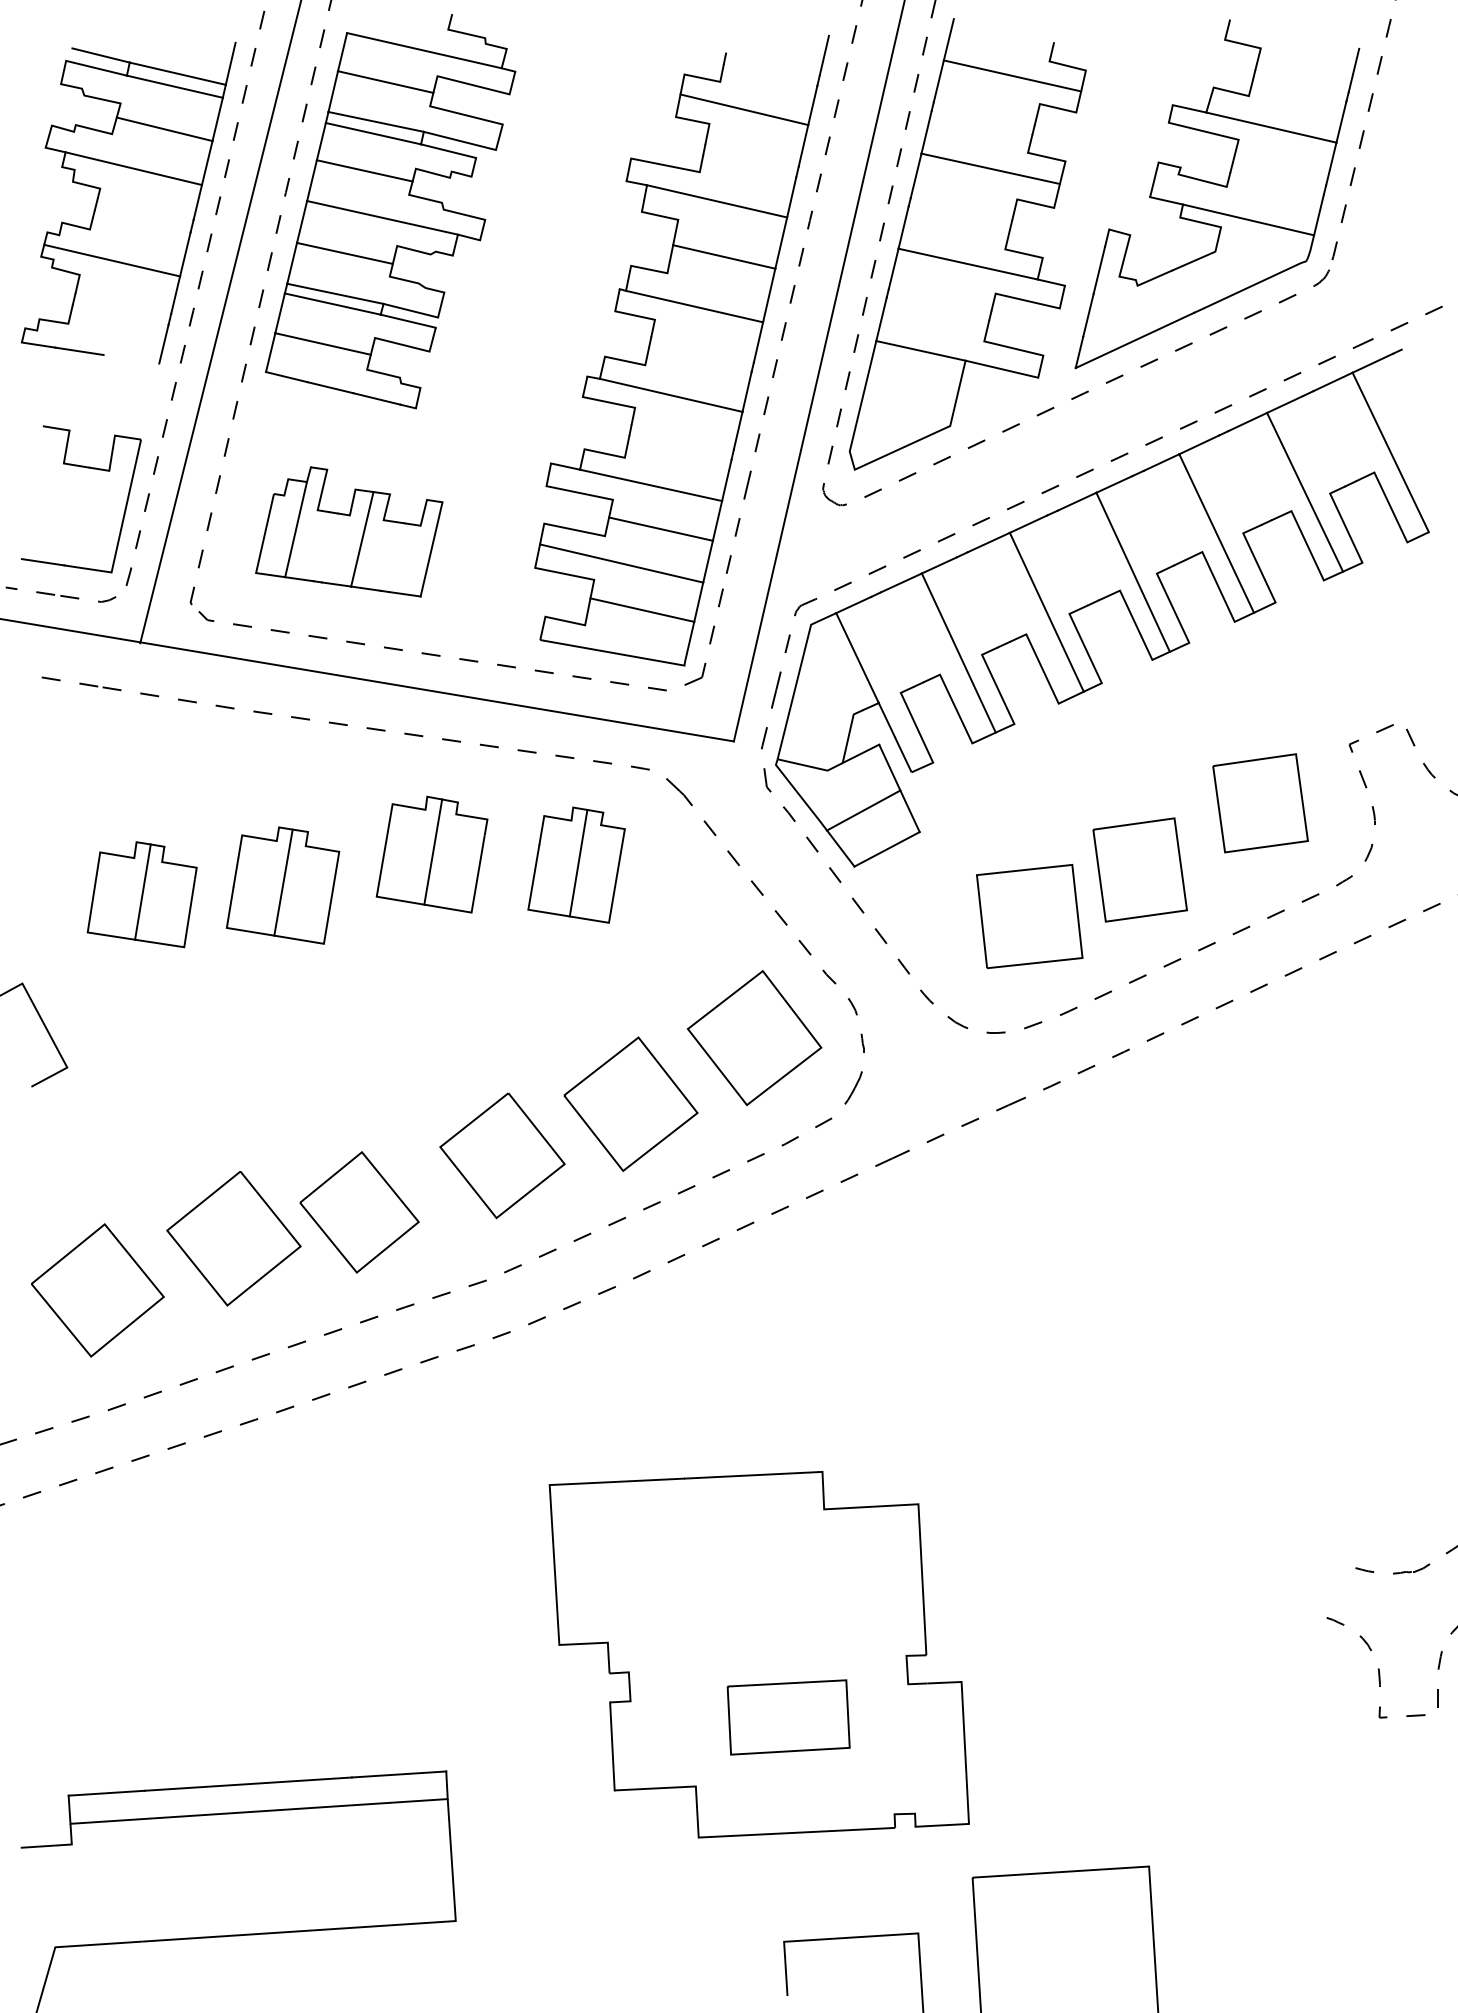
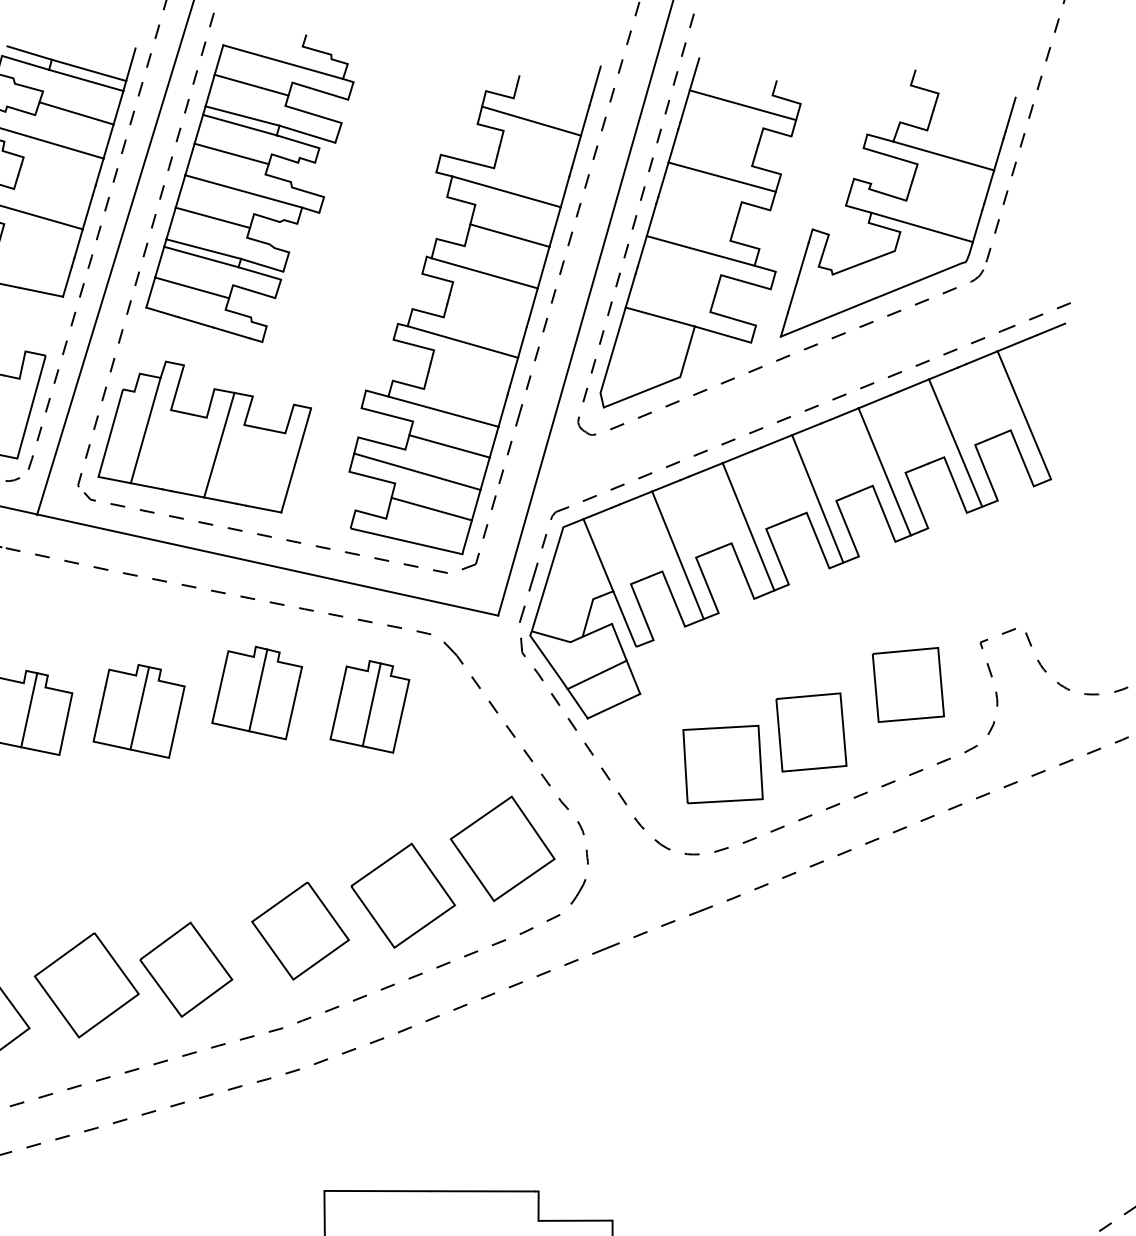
line: (1418, 341) -> (1050, 329), added
line: (131, 359) -> (41, 292), added
part: (349, 531) -> (205, 435), size x1.43

